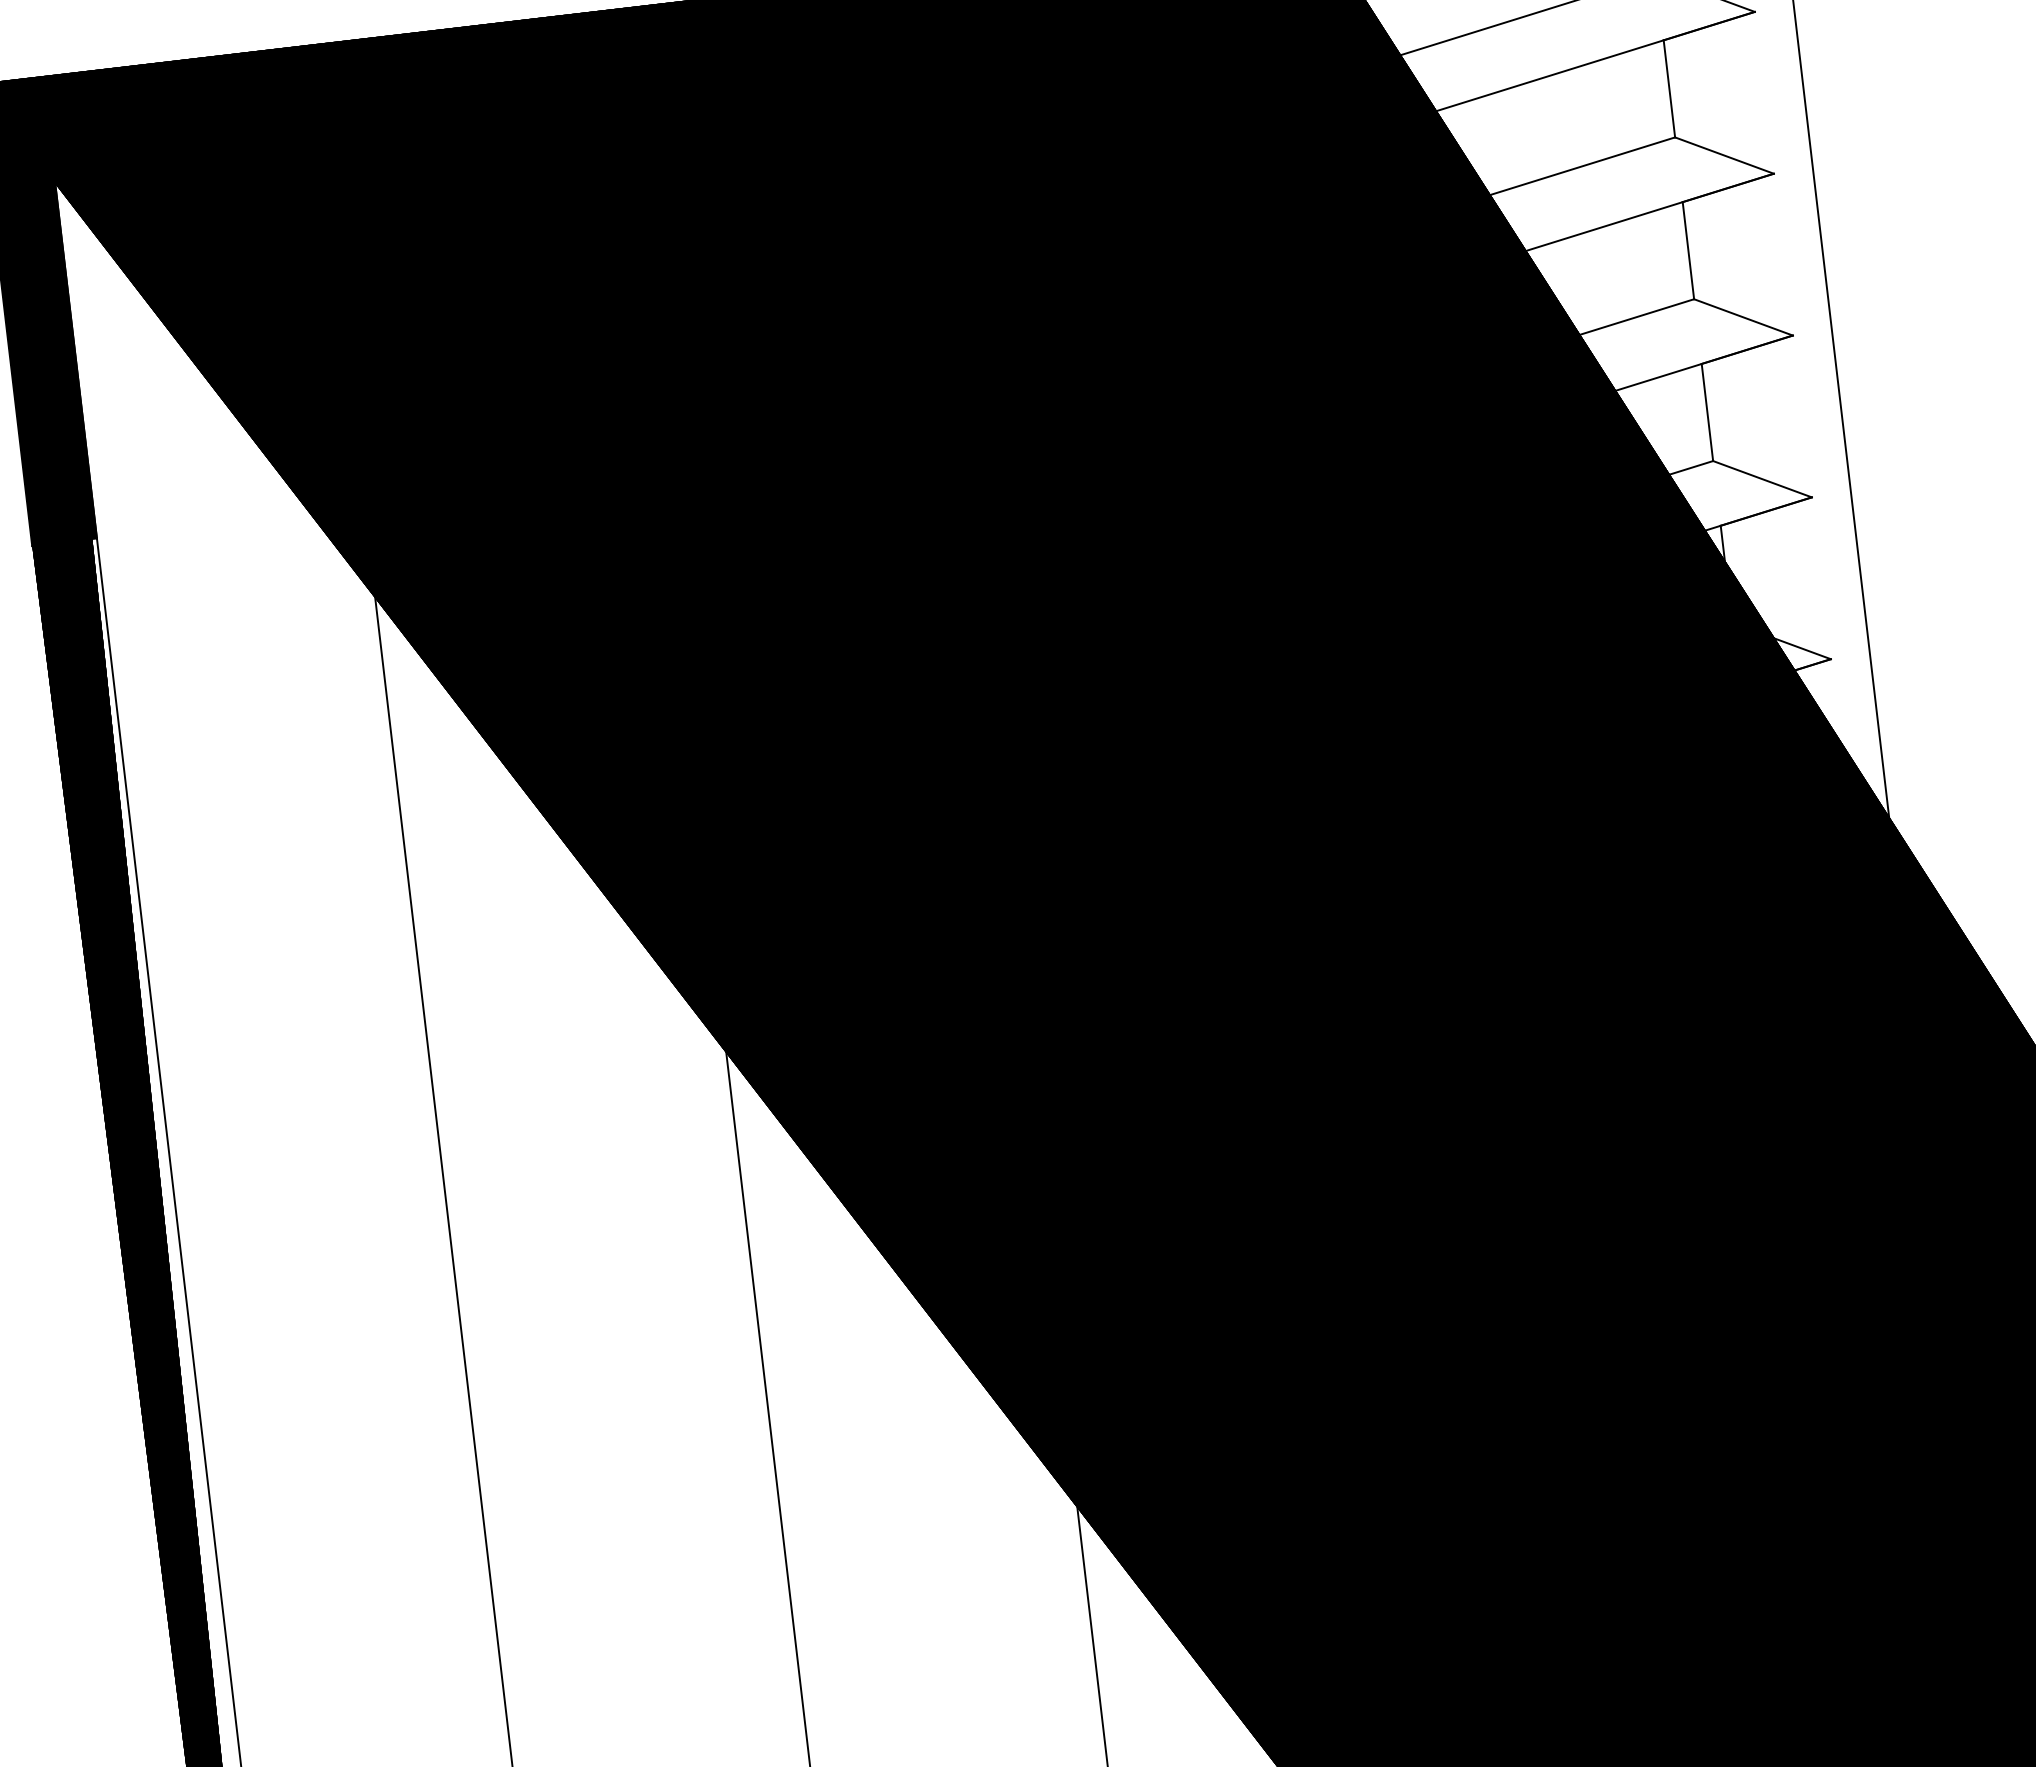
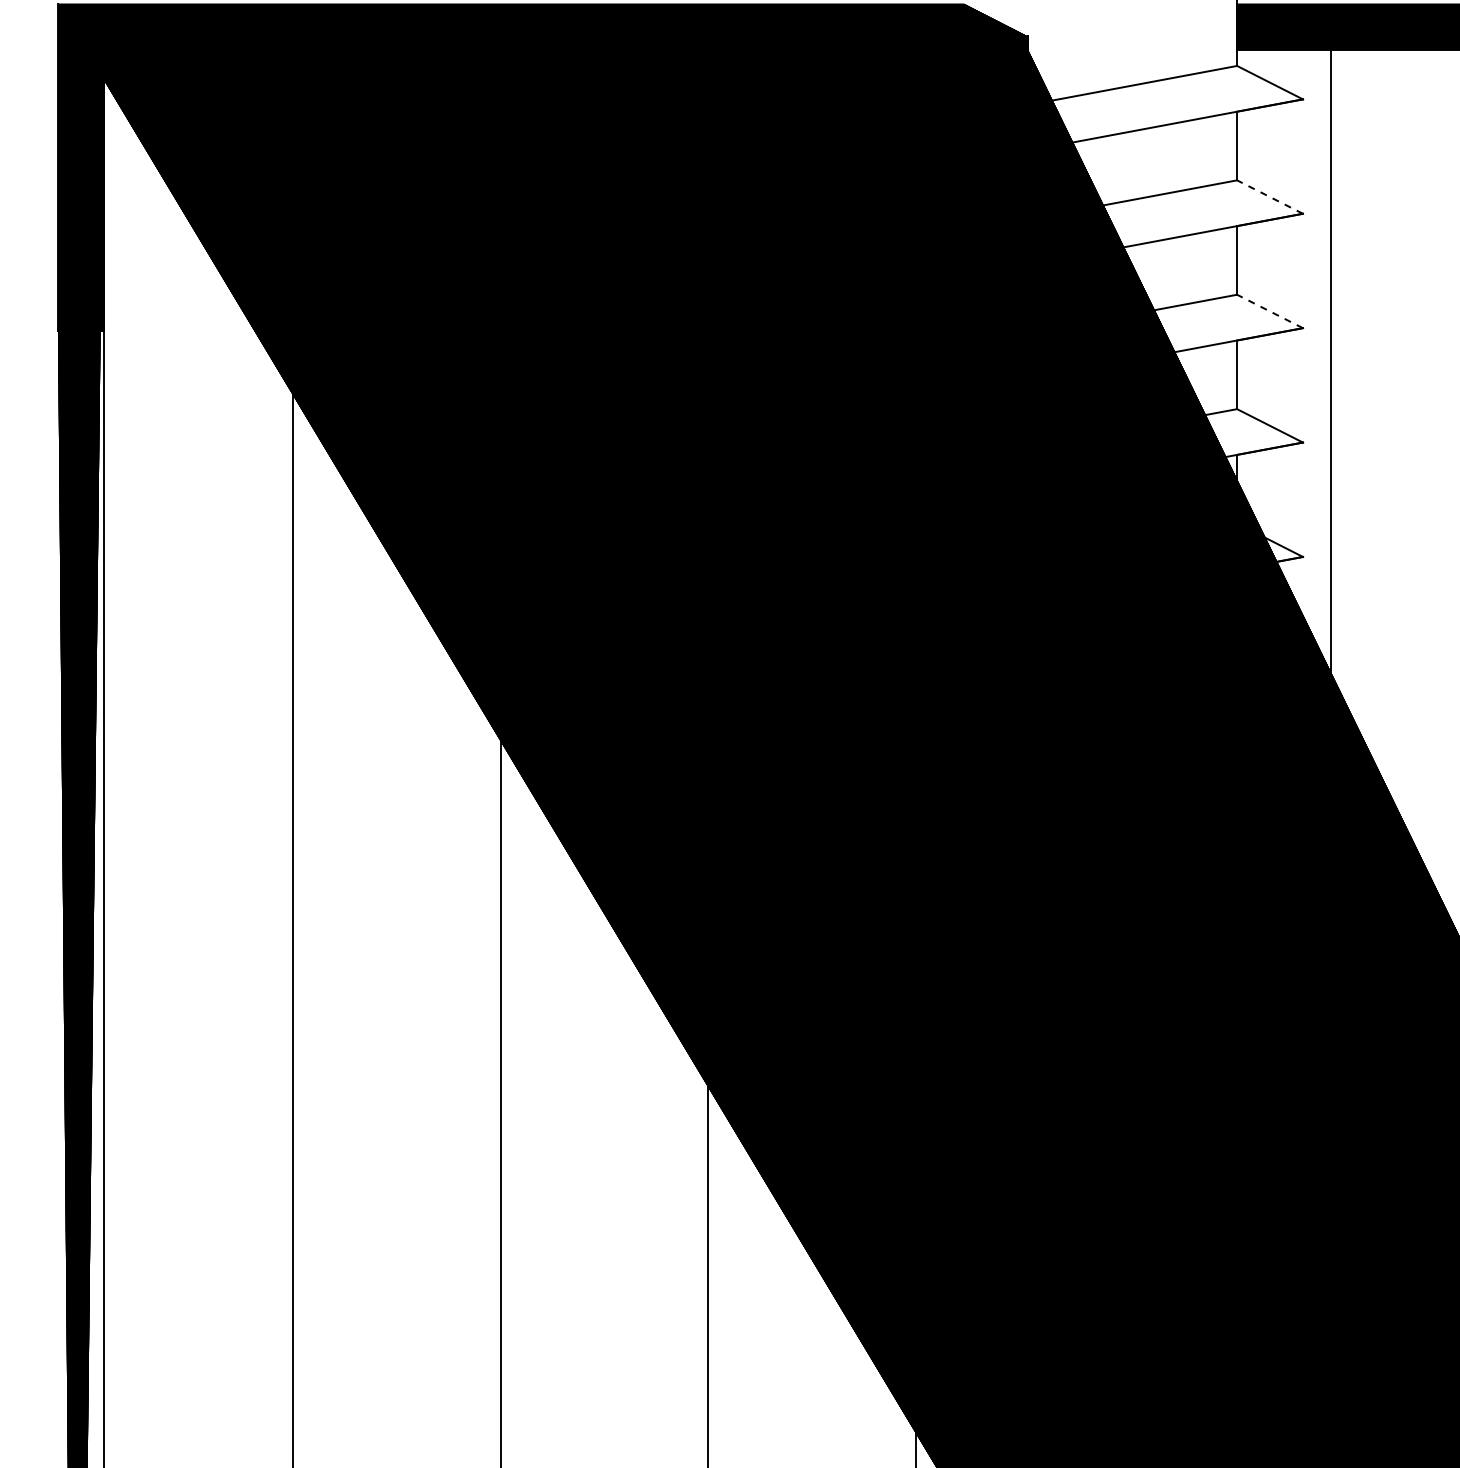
line: (1725, 156) -> (1270, 197), solid -> dashed
line: (1744, 317) -> (1270, 311), solid -> dashed

